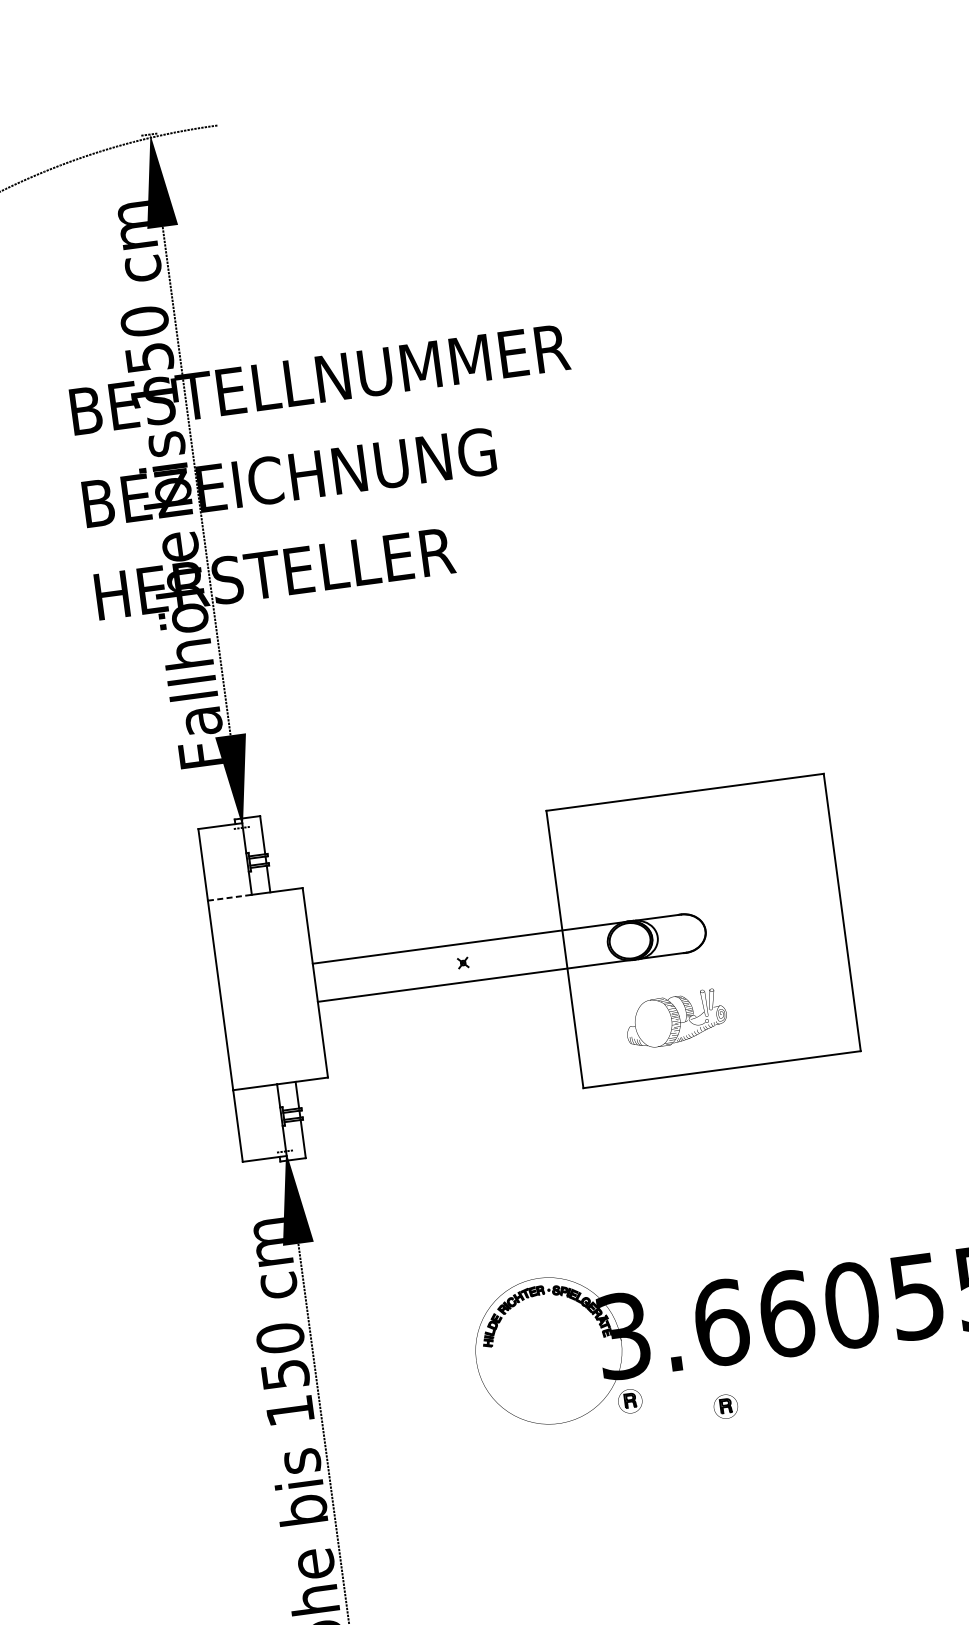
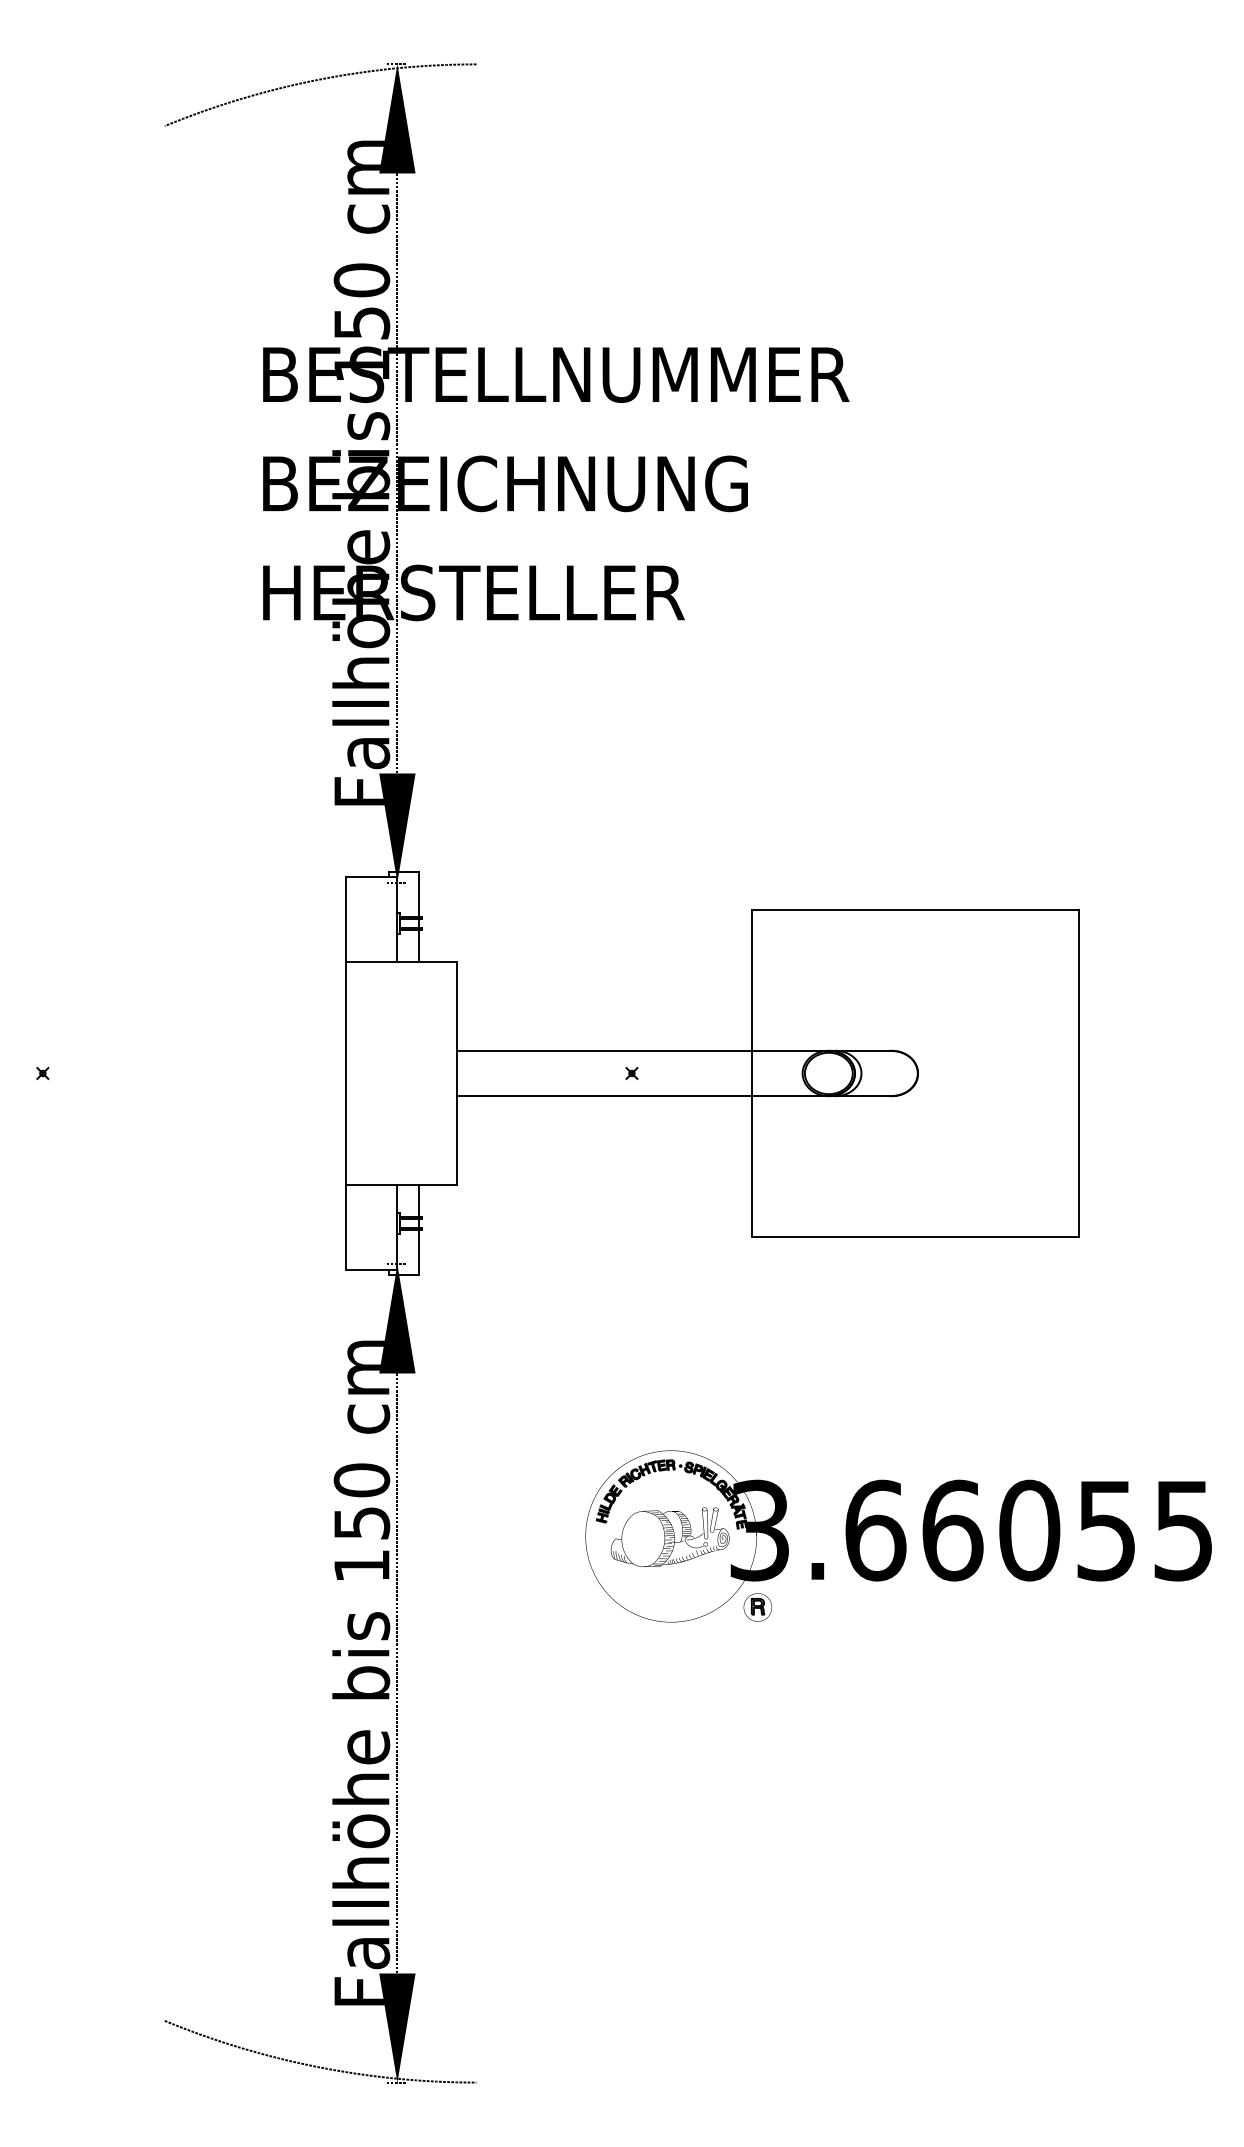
line: (229, 897) -> (371, 961), dashed -> solid
part: (675, 1018) -> (669, 1536), moved
part: (725, 1406) -> (867, 1628), removed

